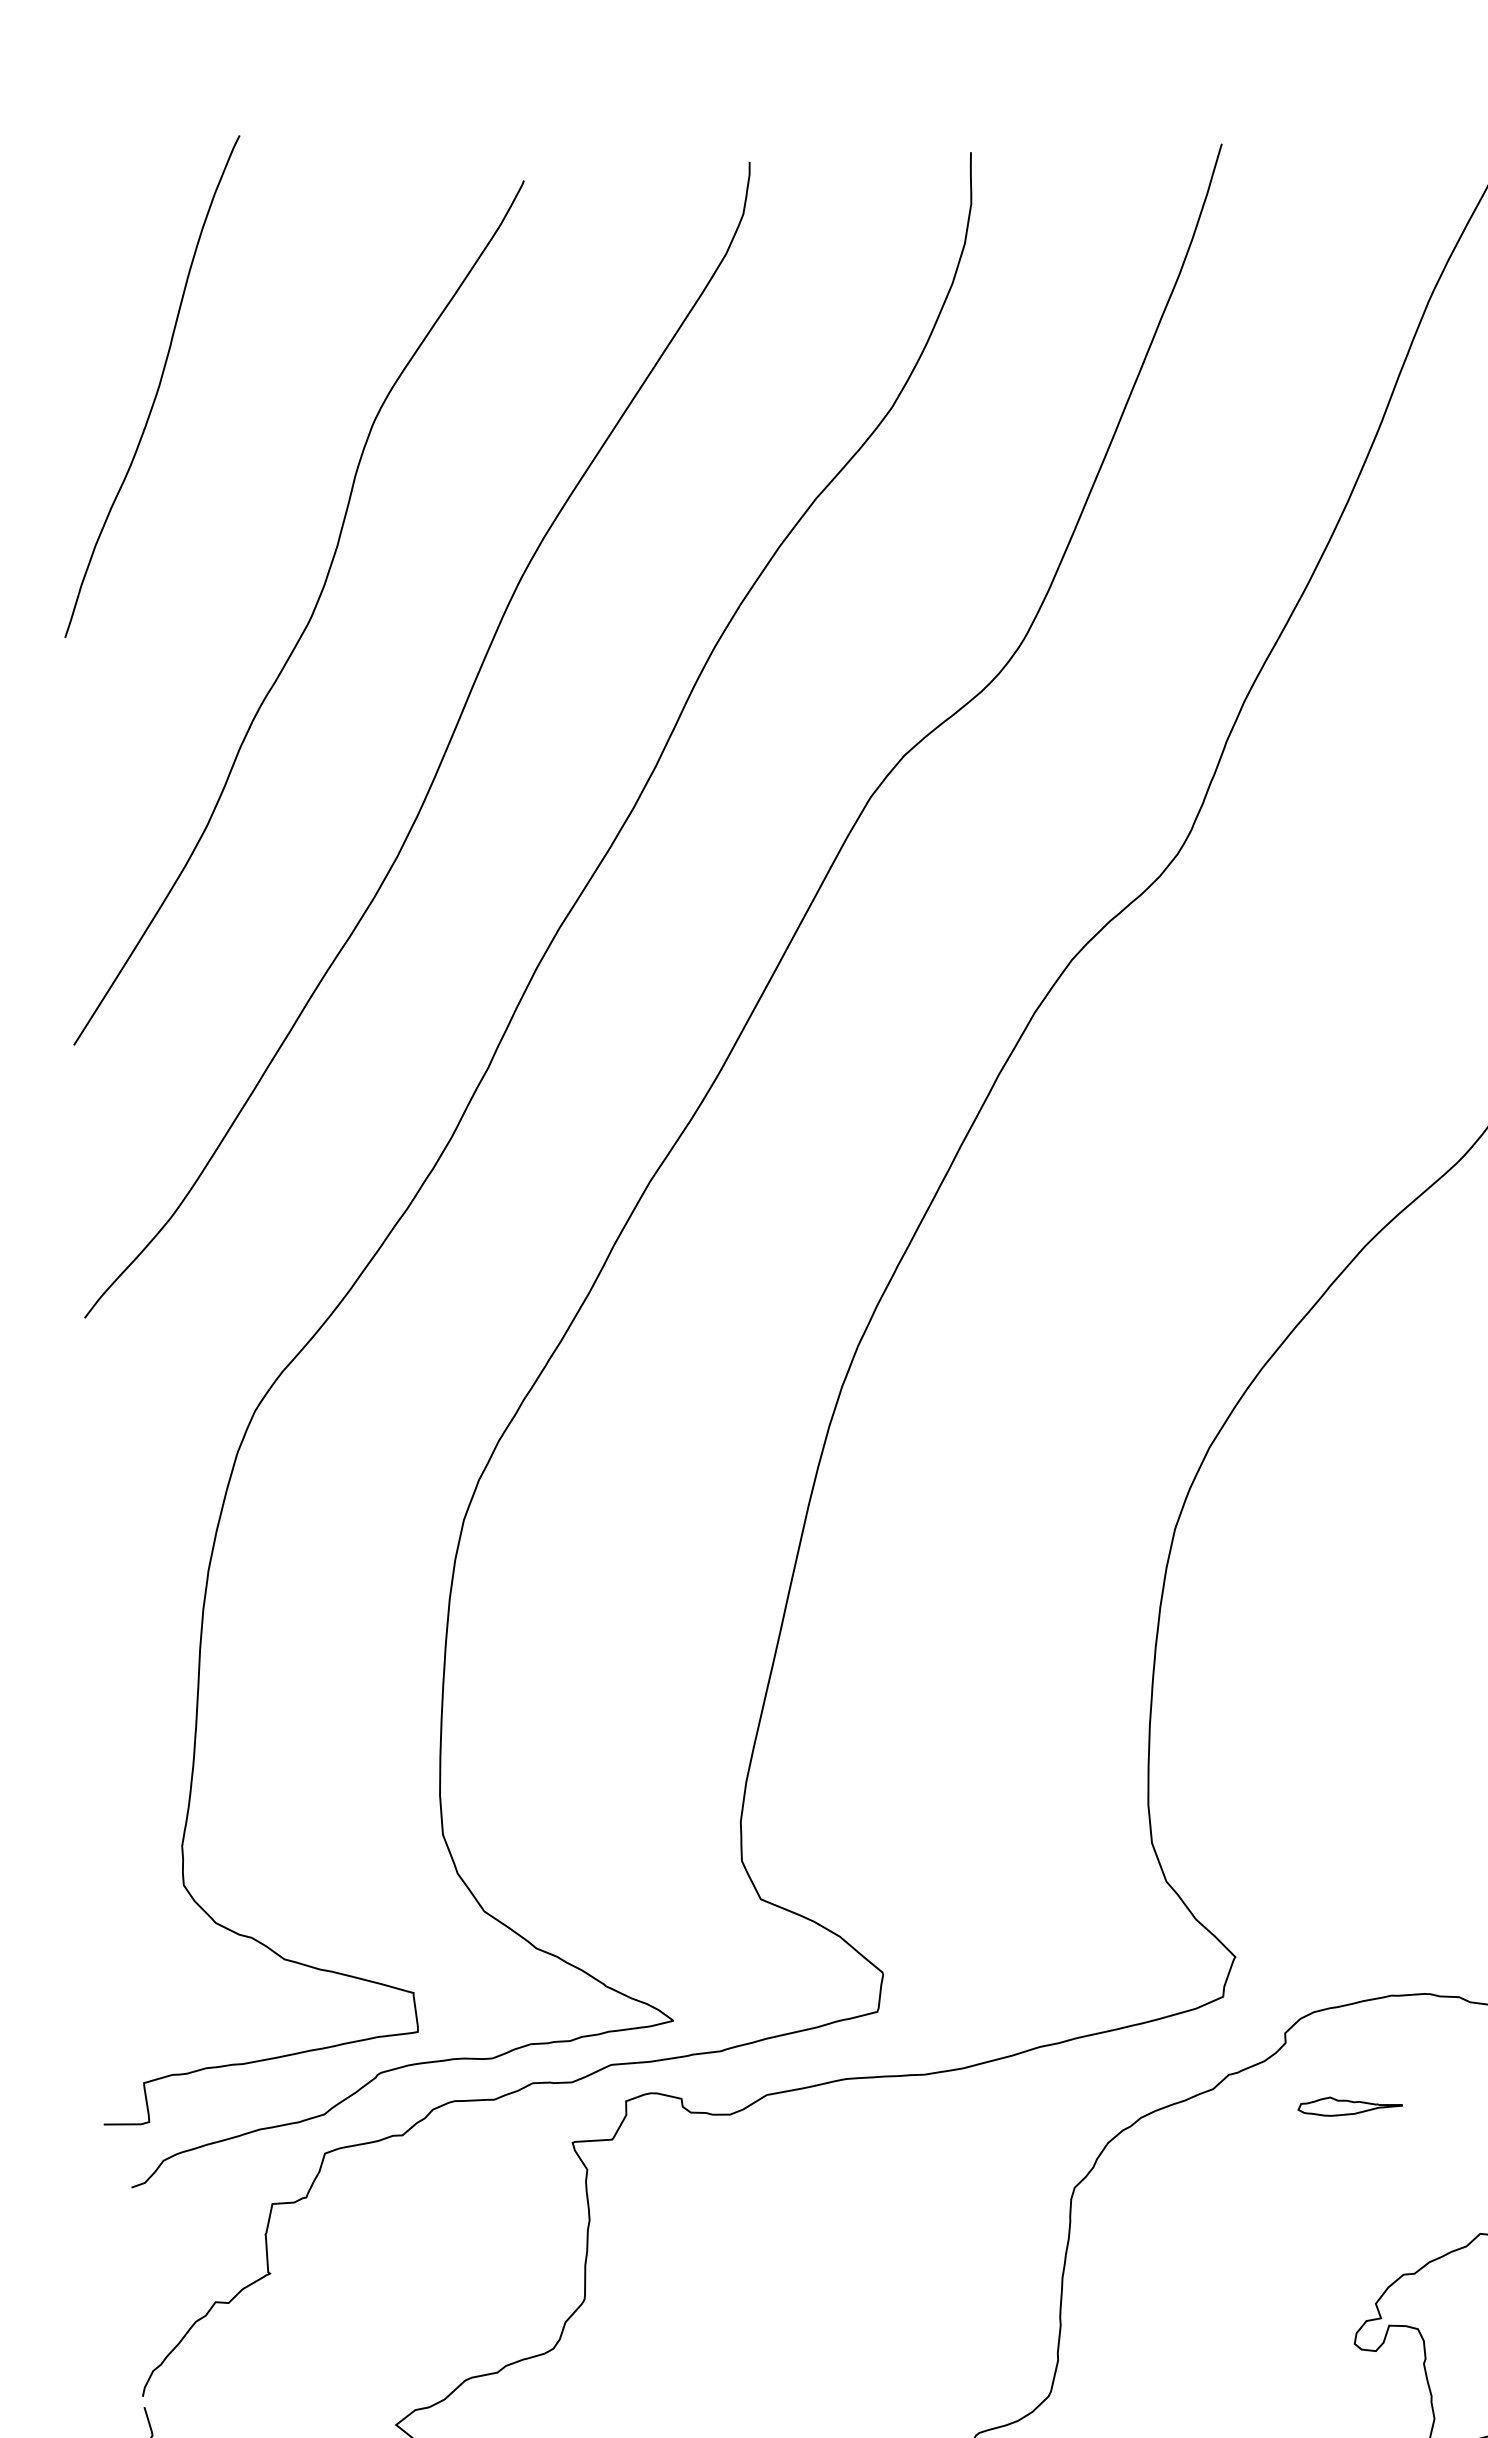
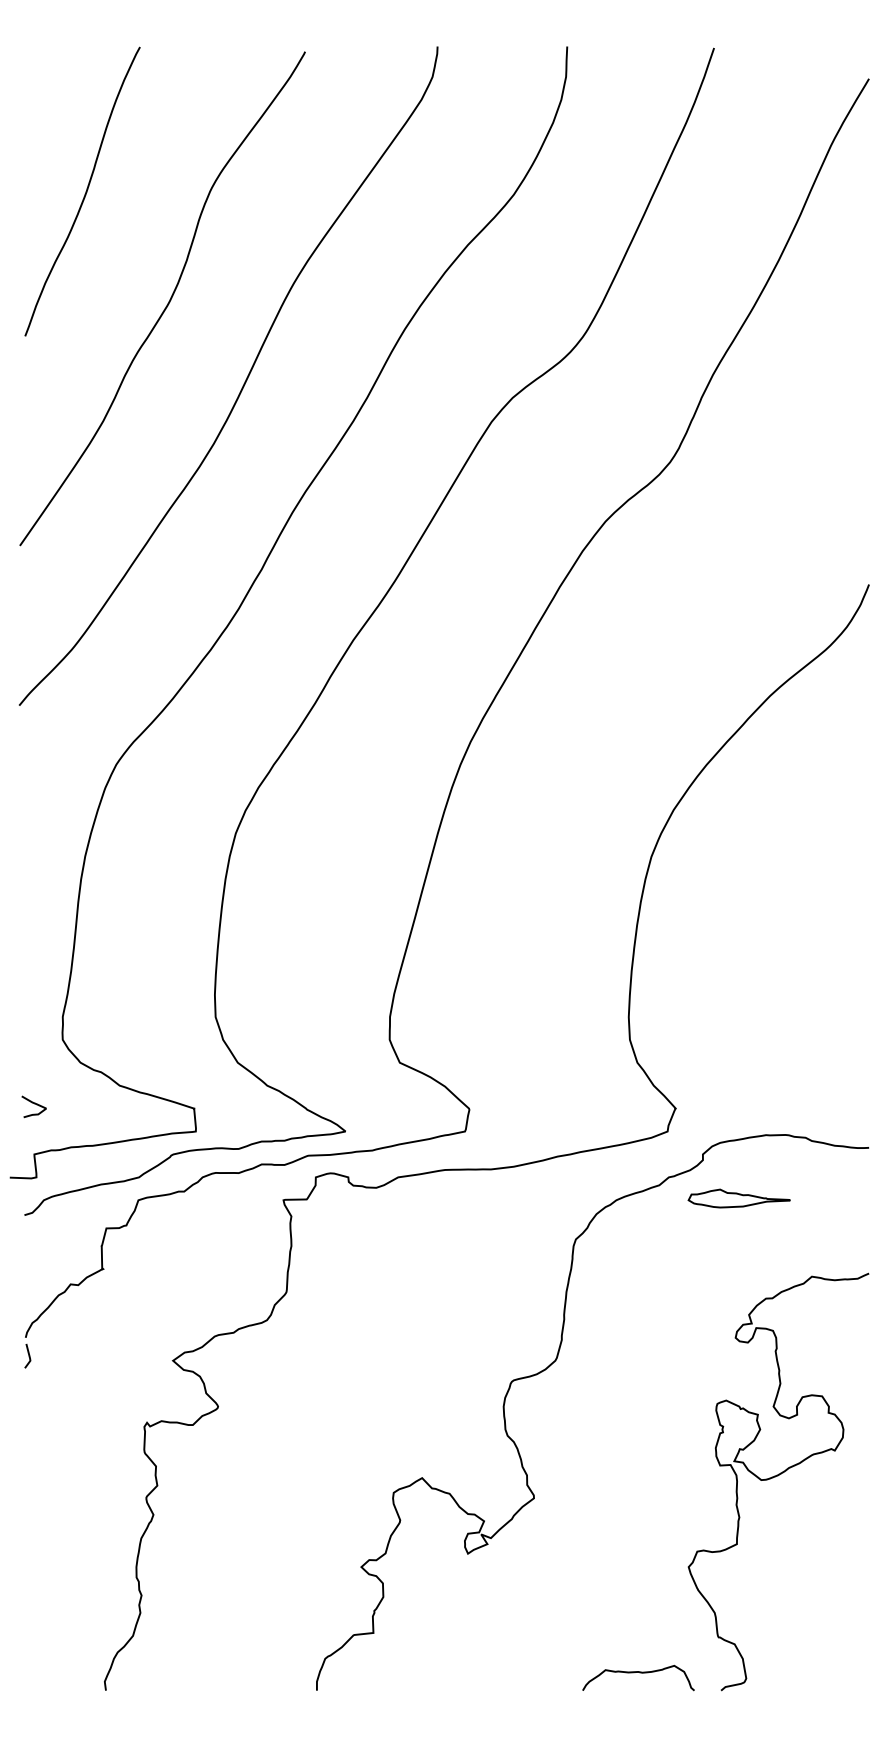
curve: (157, 386) -> (85, 191), moved
curve: (140, 1997) -> (34, 1104), added
part: (1349, 2105) -> (738, 1198), size x1.67

